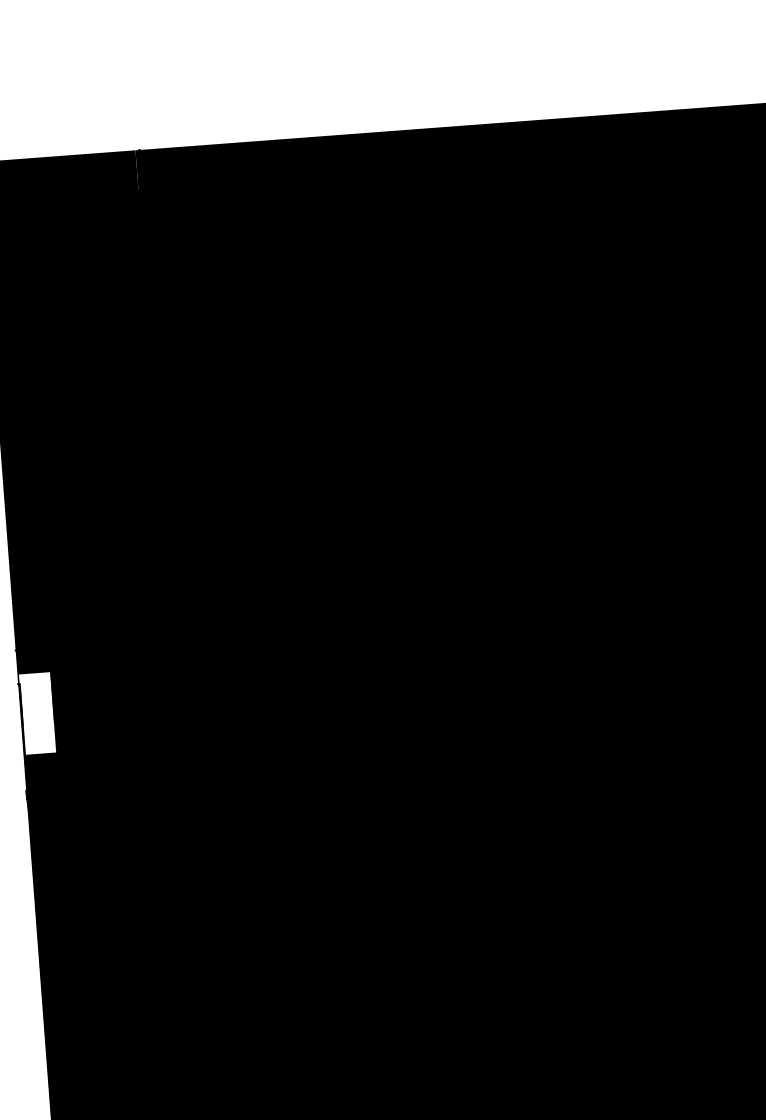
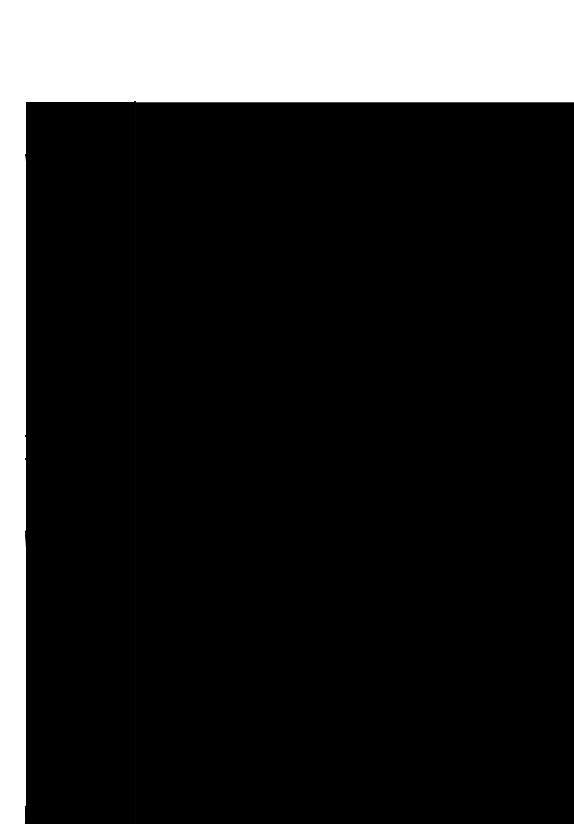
fill: (37, 713) -> (37, 479), added

